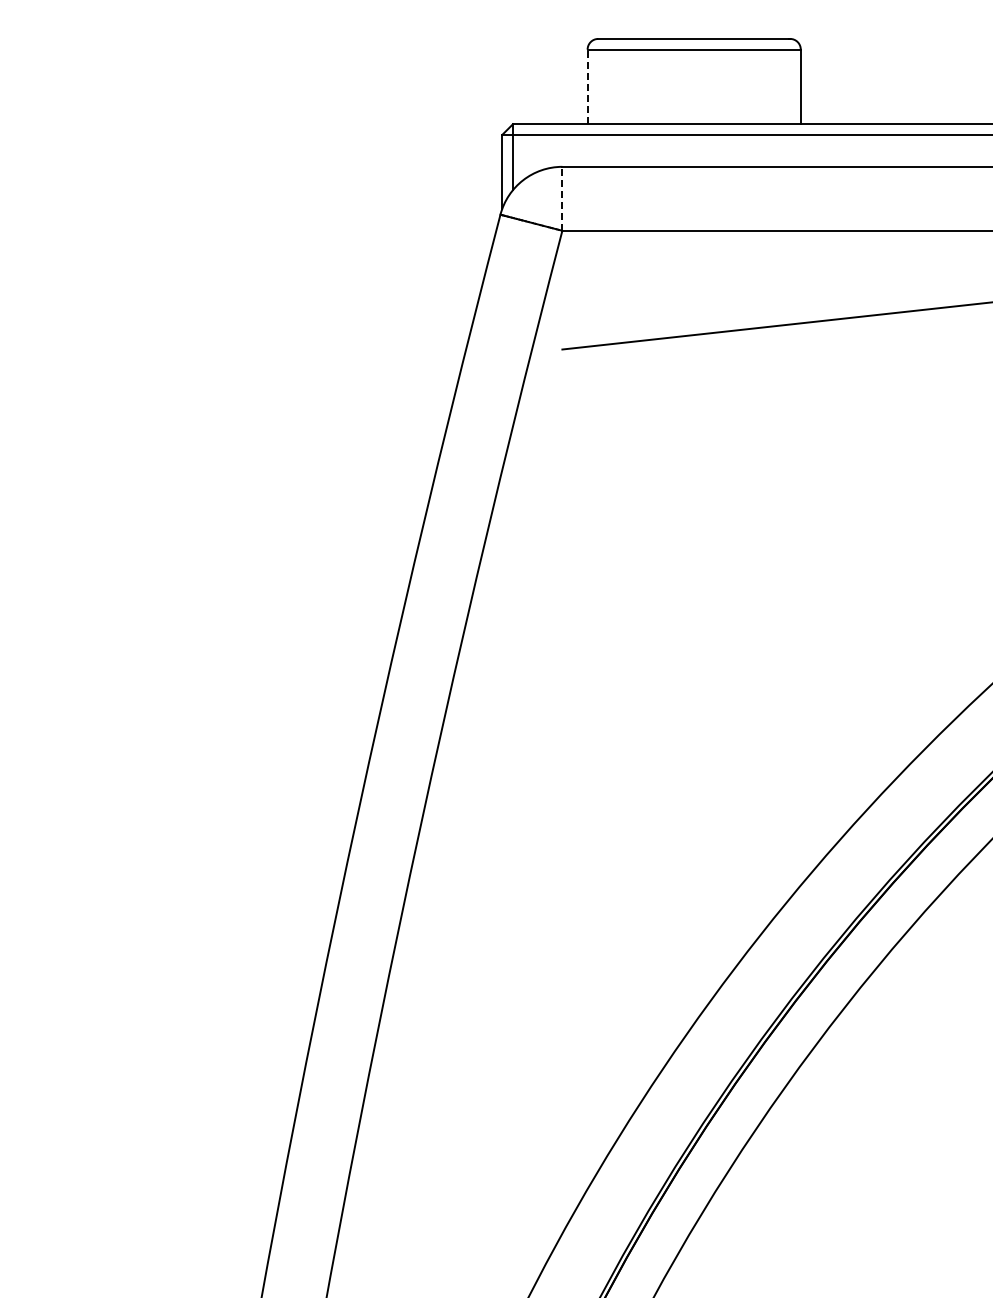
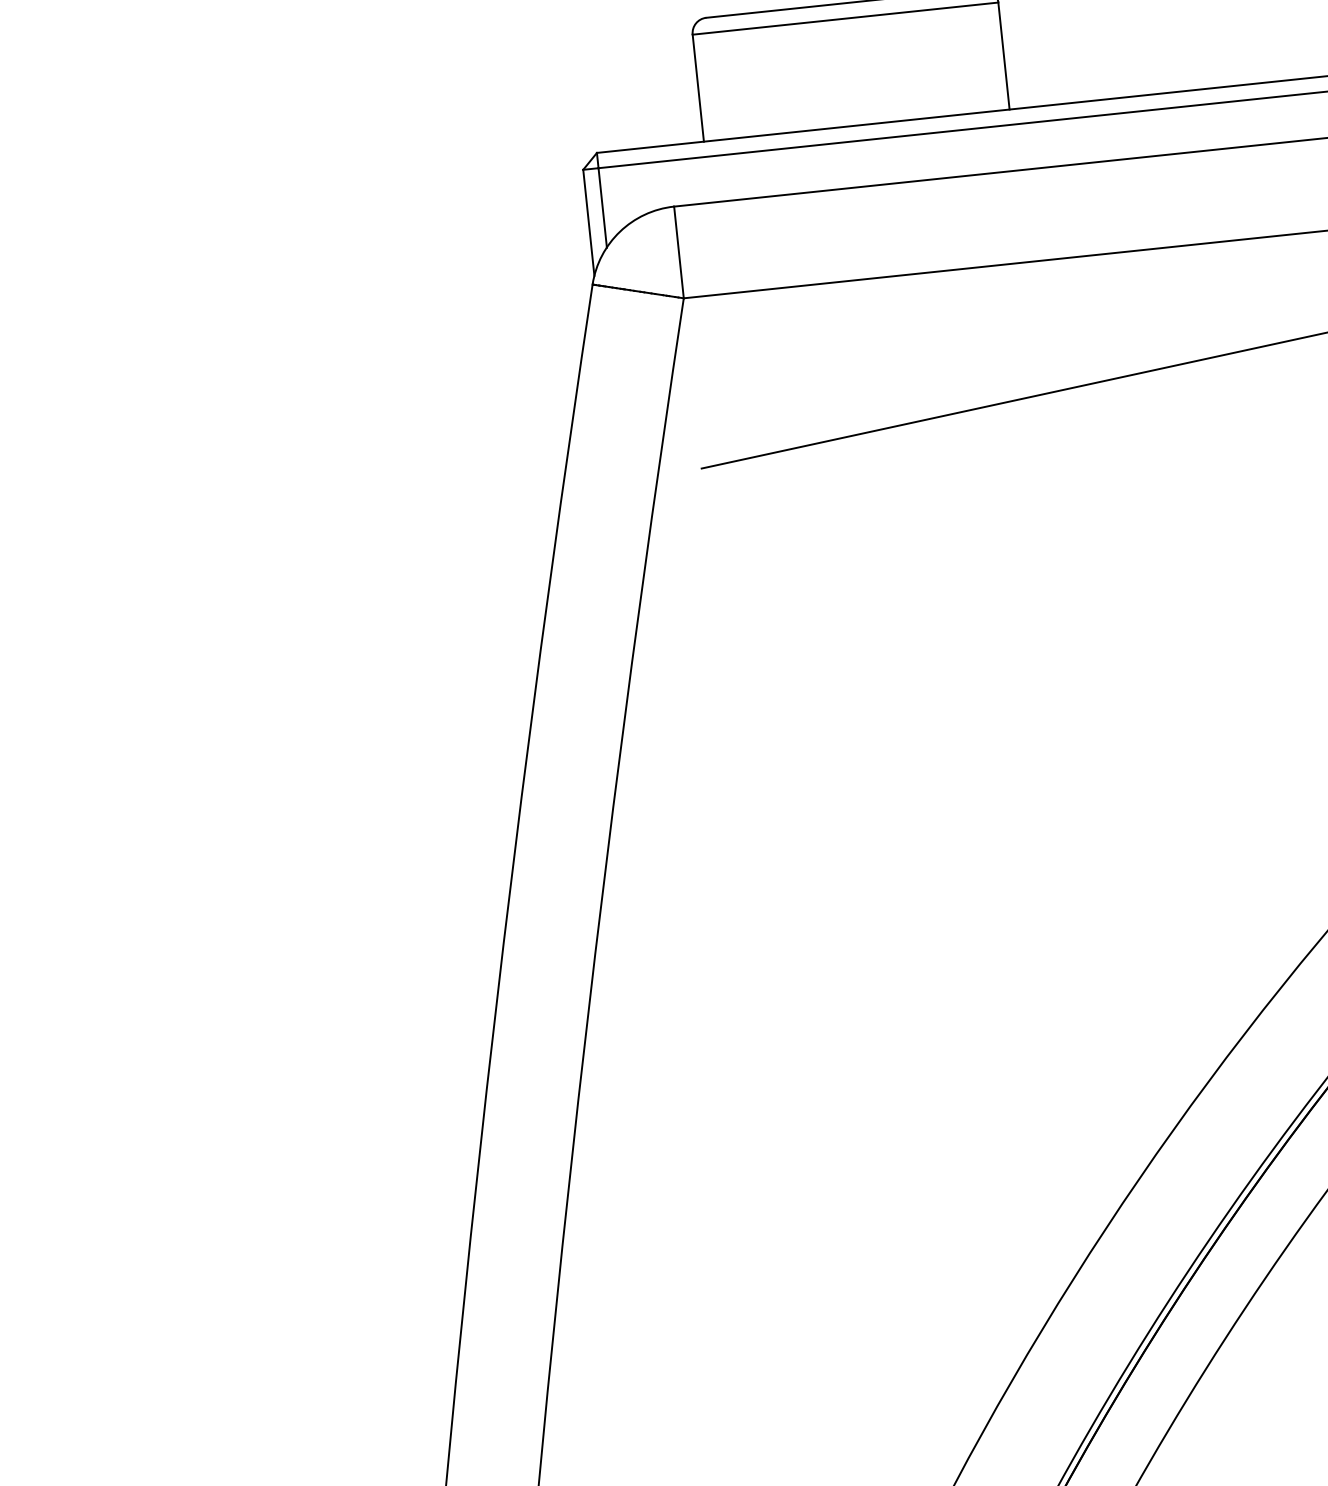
line: (587, 86) -> (698, 87), dashed -> solid
line: (562, 198) -> (679, 251), dashed -> solid

